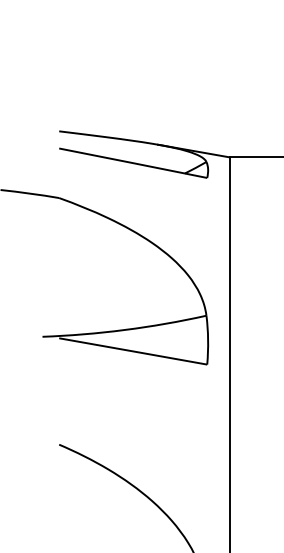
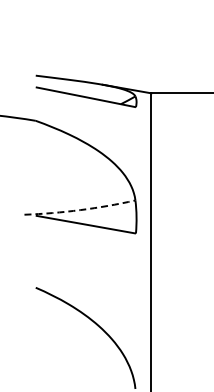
arc: (125, 330) -> (80, 210), solid -> dashed

